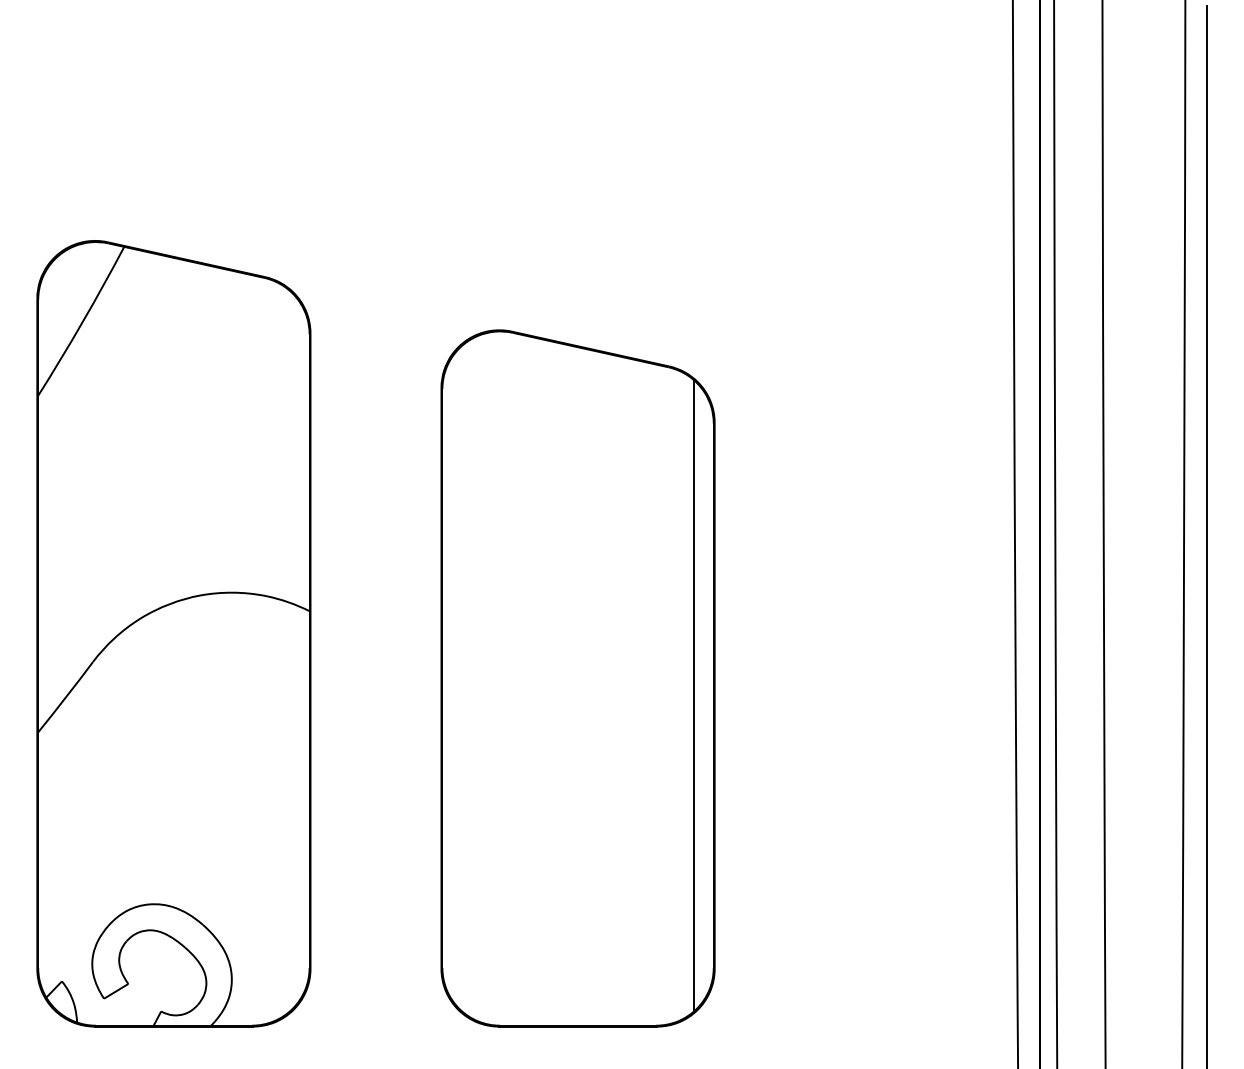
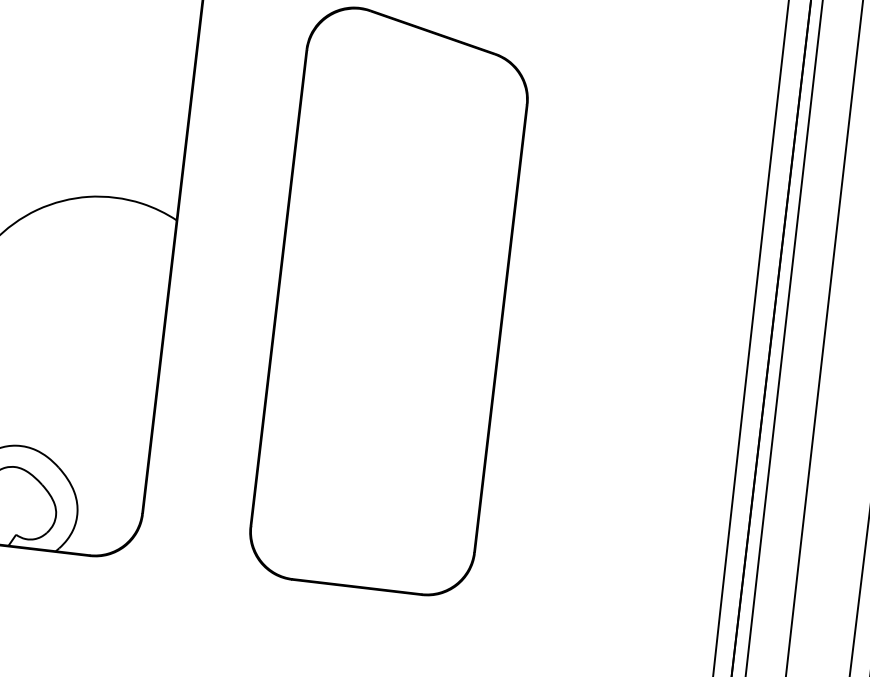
line: (693, 695) -> (483, 326), removed

